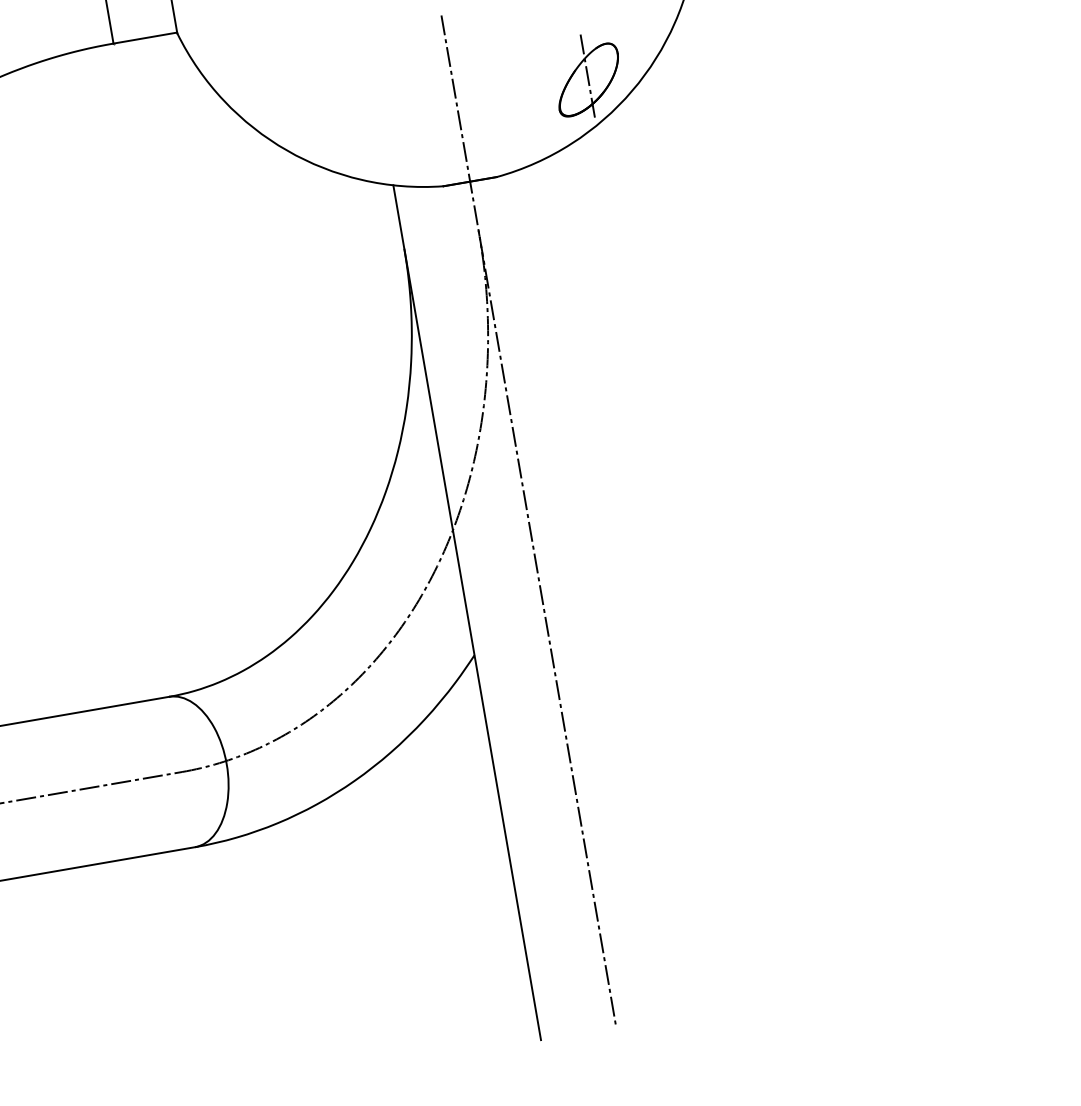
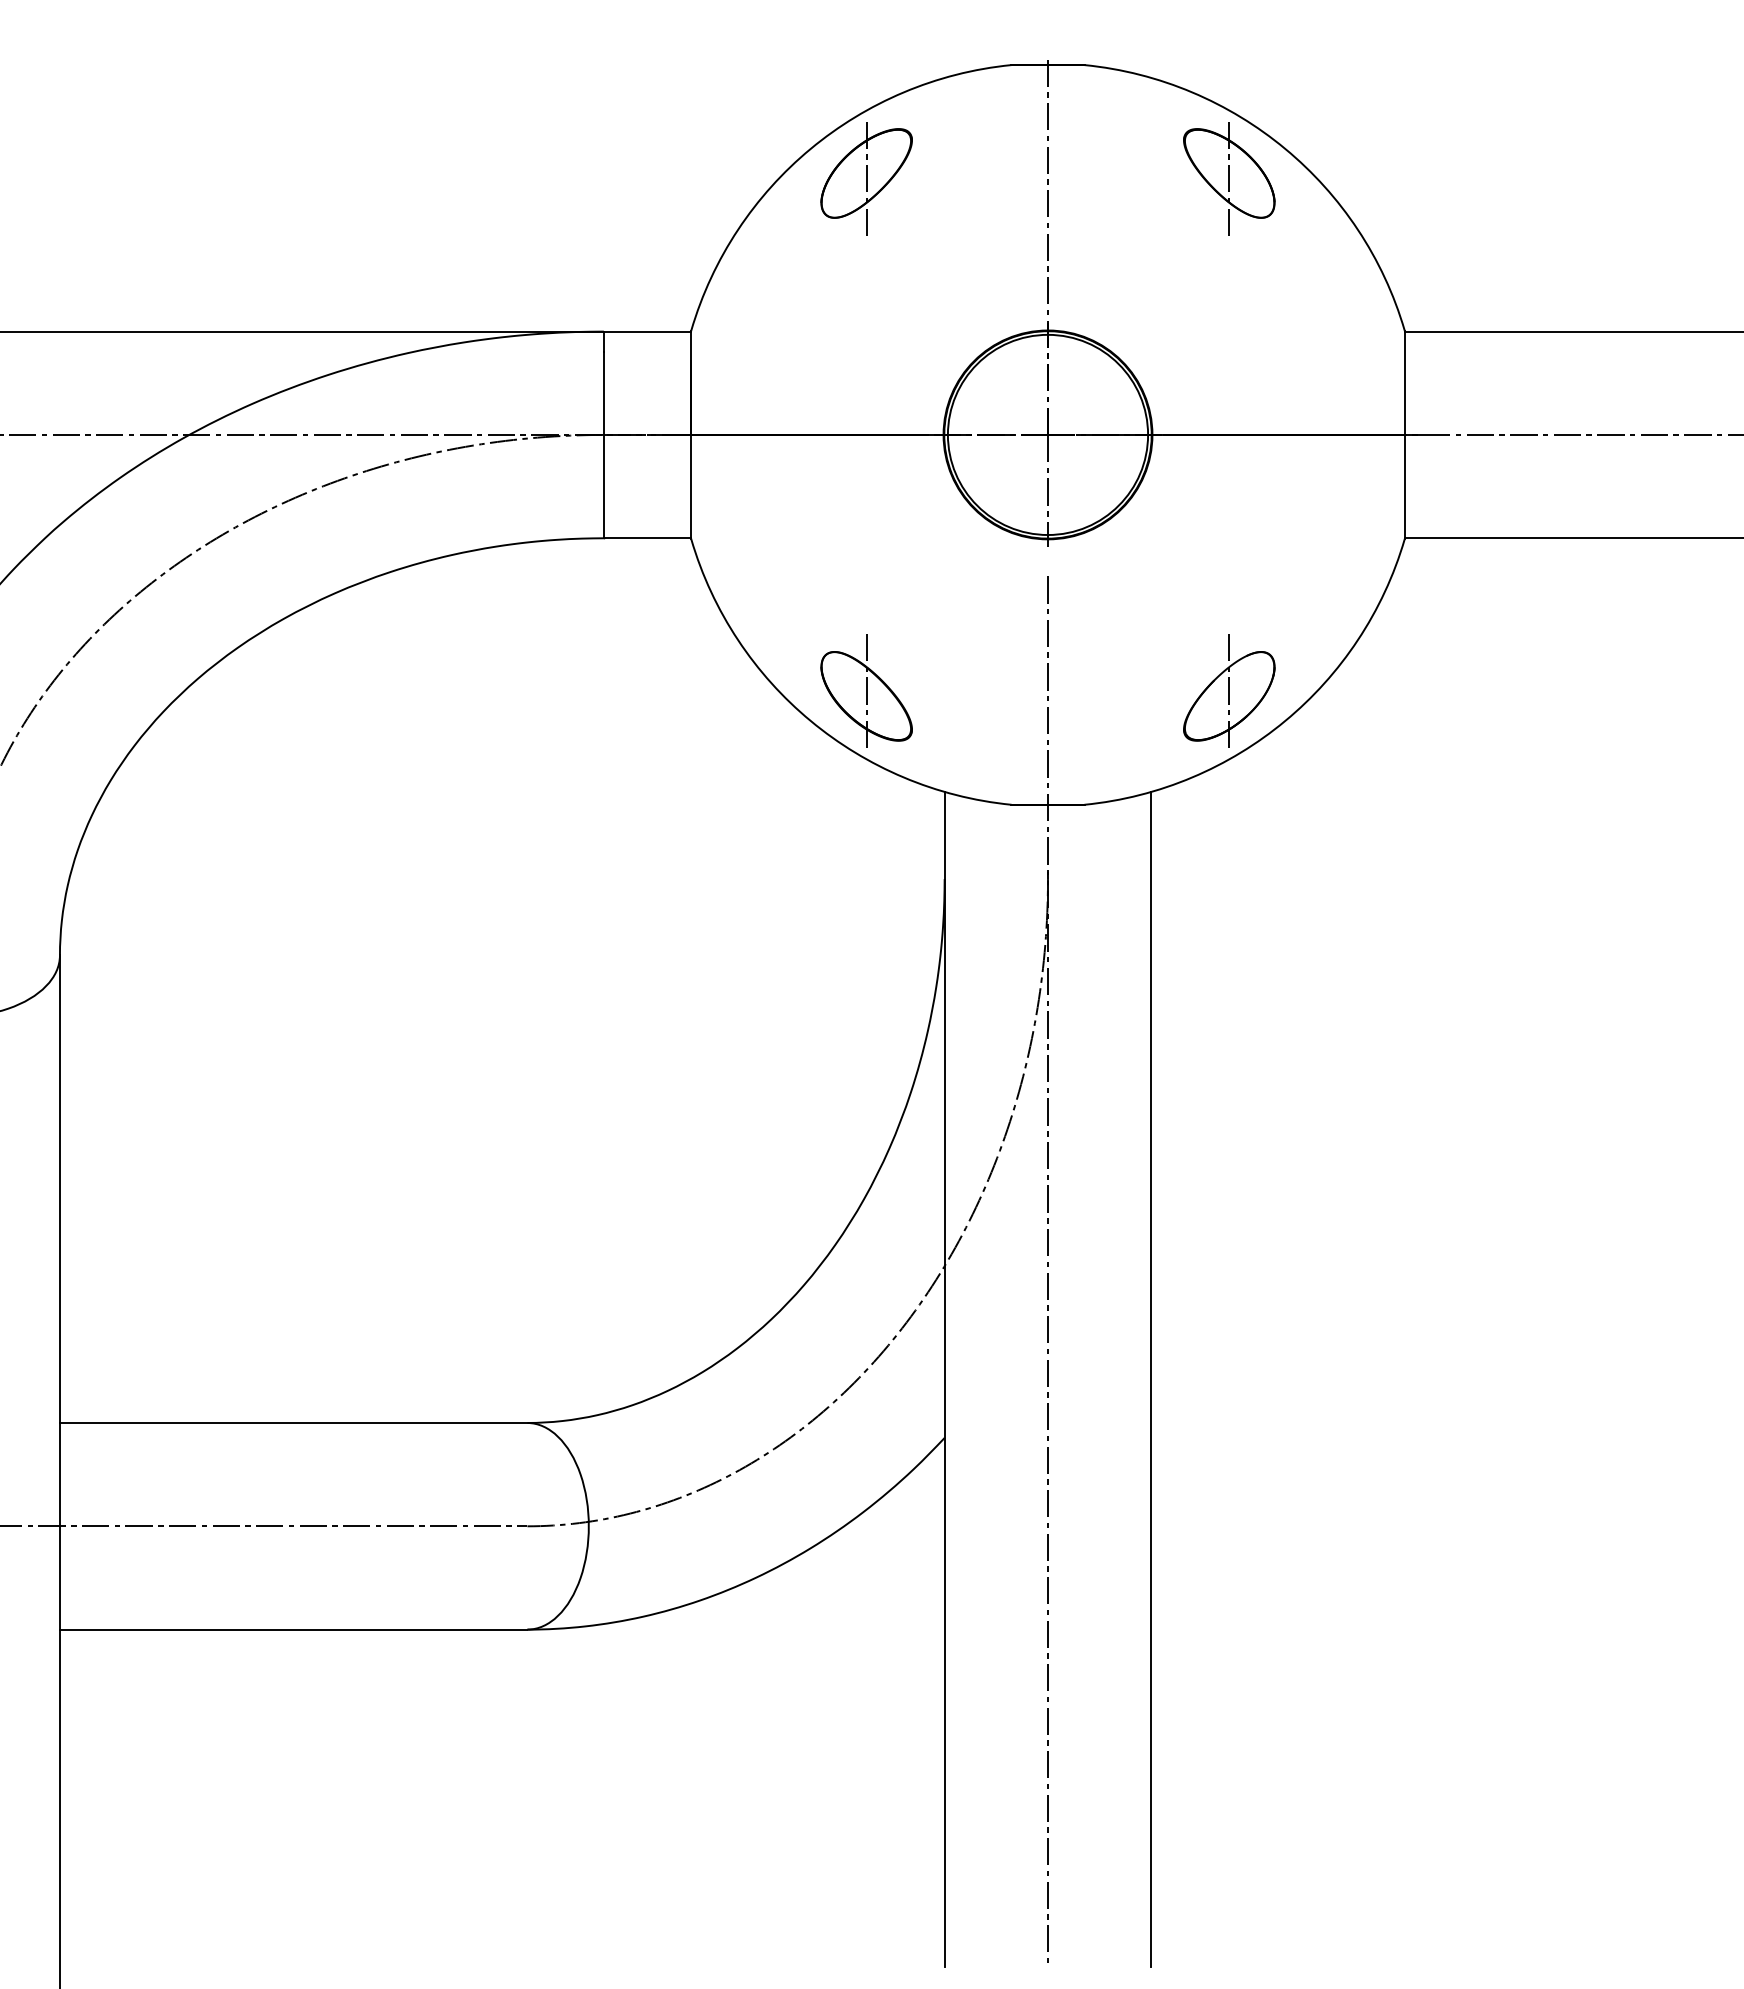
part: (323, 121) -> (866, 690), added
line: (617, 586) -> (1151, 1378), added

